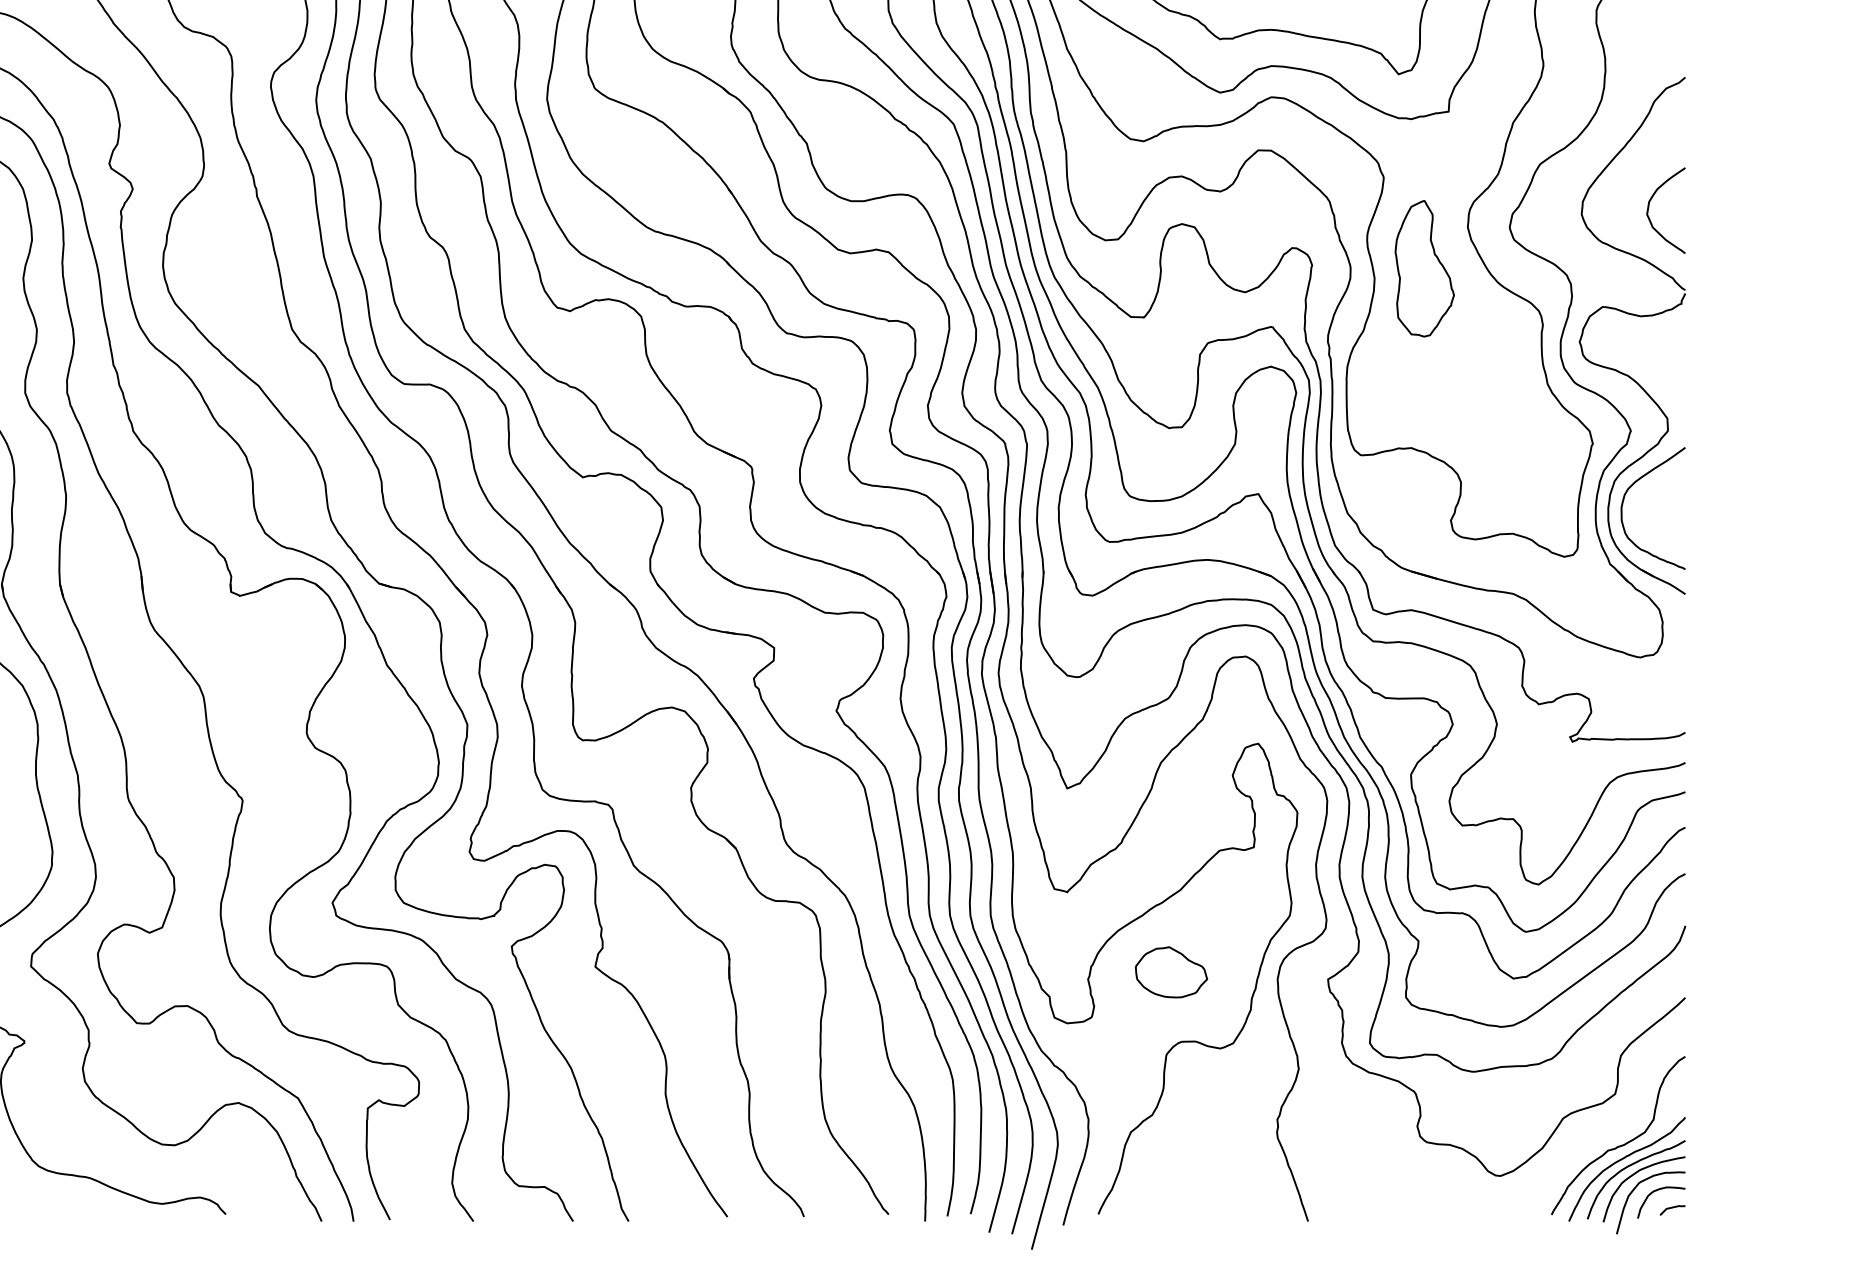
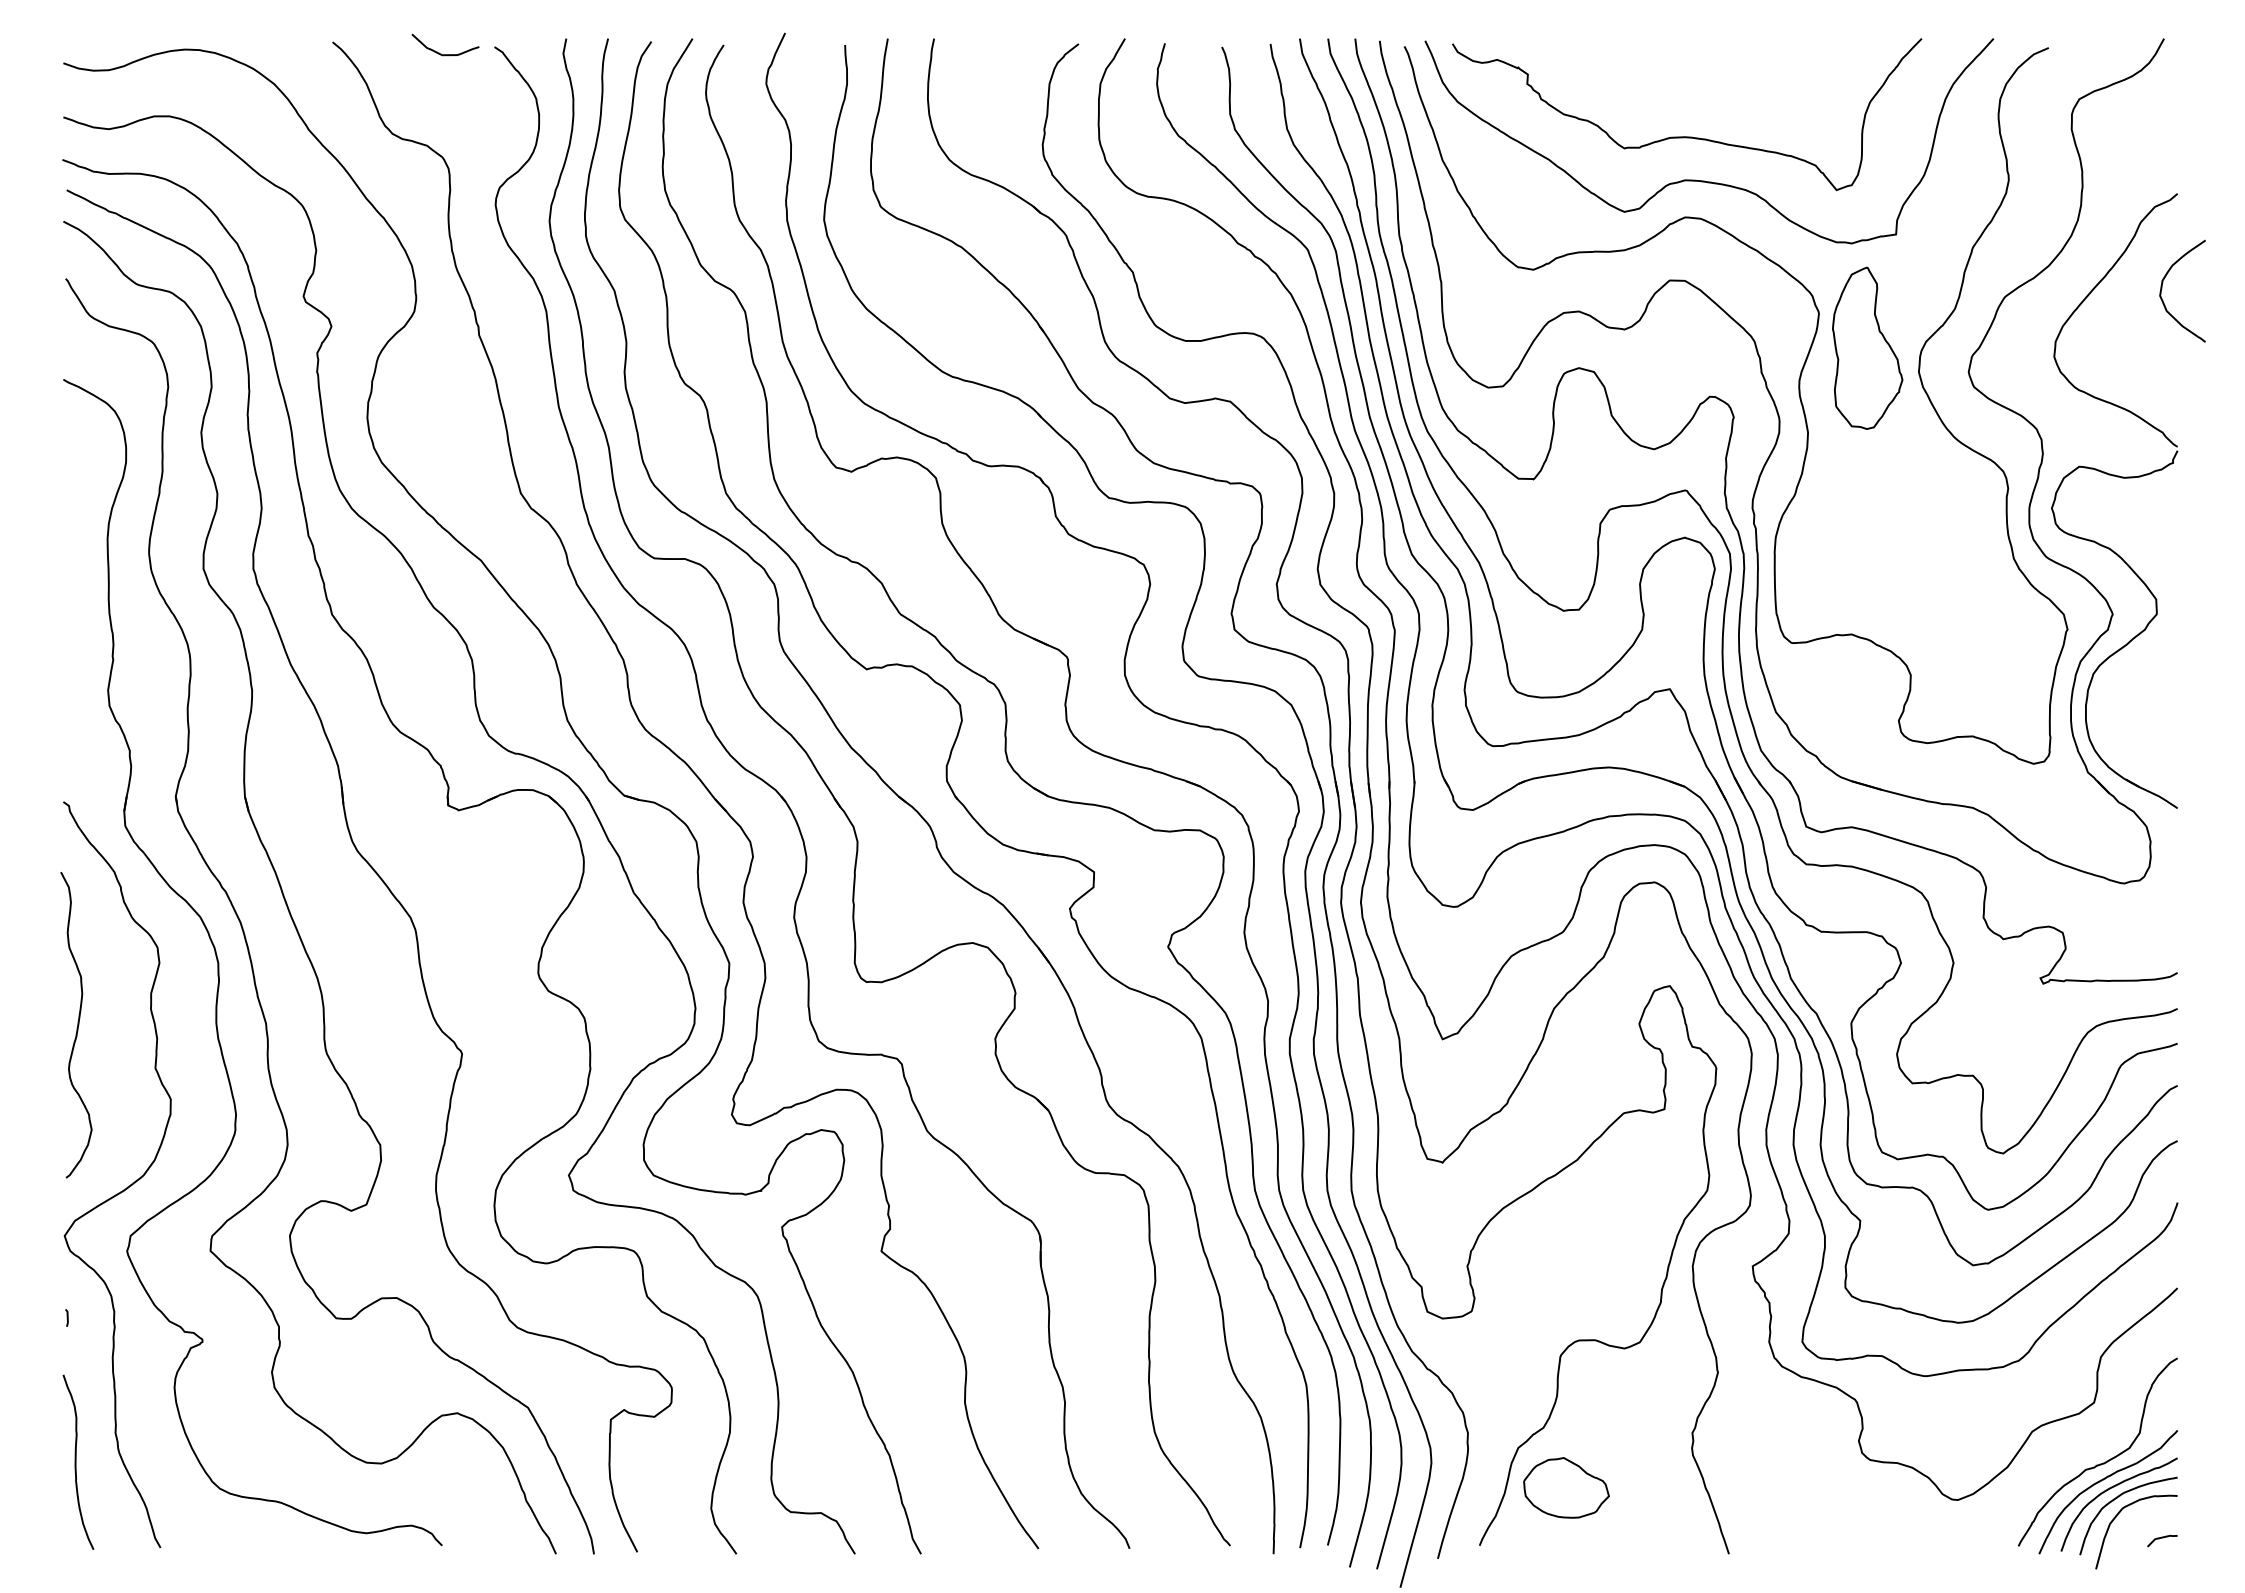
curve: (1649, 208) -> (2162, 288), moved
part: (1424, 268) -> (1867, 347), moved
curve: (1623, 501) -> (2104, 698), removed
part: (1171, 972) -> (1566, 1487), moved
curve: (1658, 1190) -> (2145, 1517), removed

